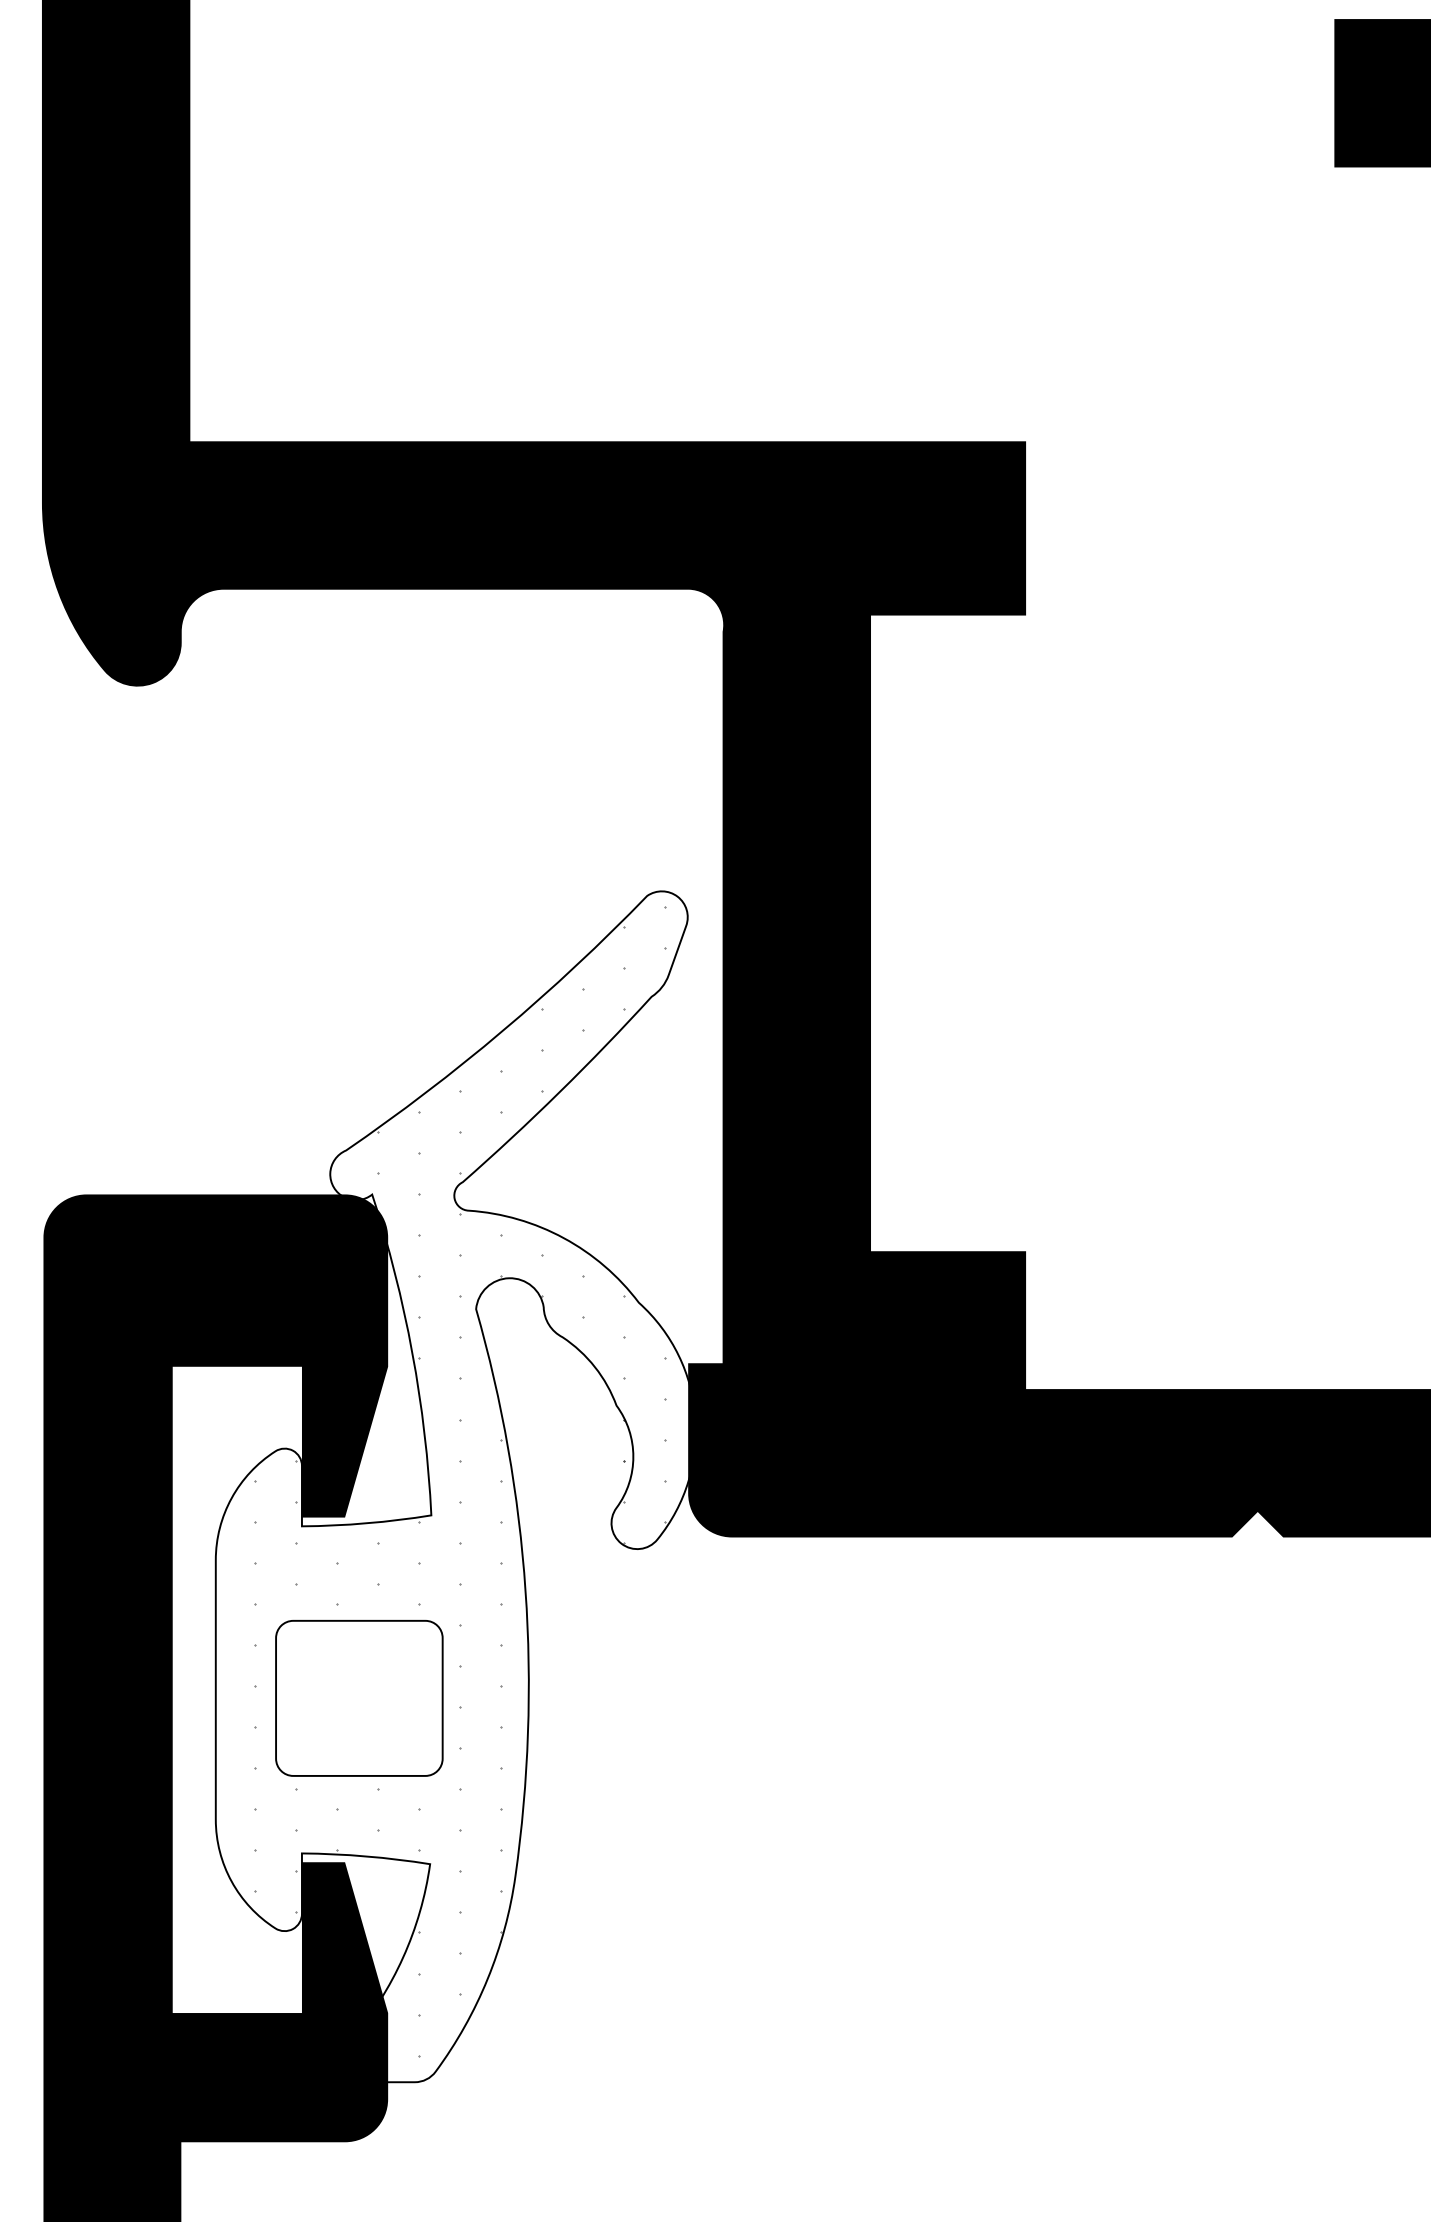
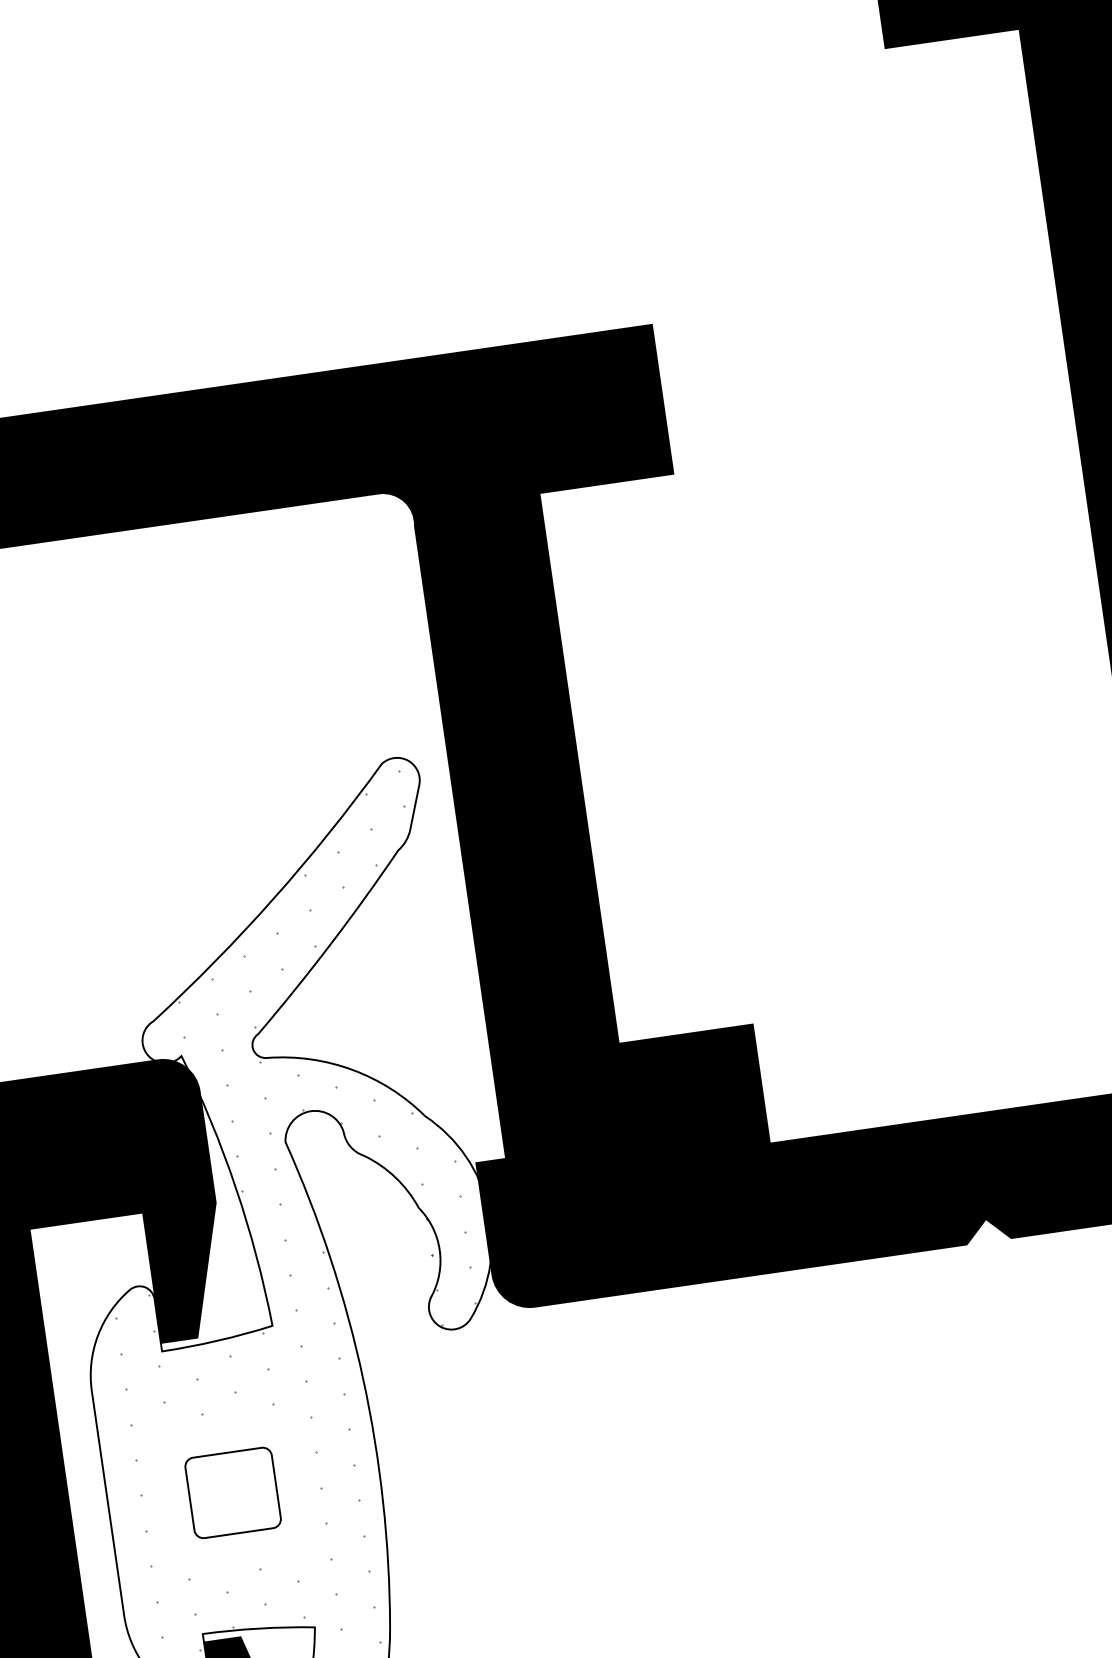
part: (359, 1698) -> (233, 1493), size x0.6

